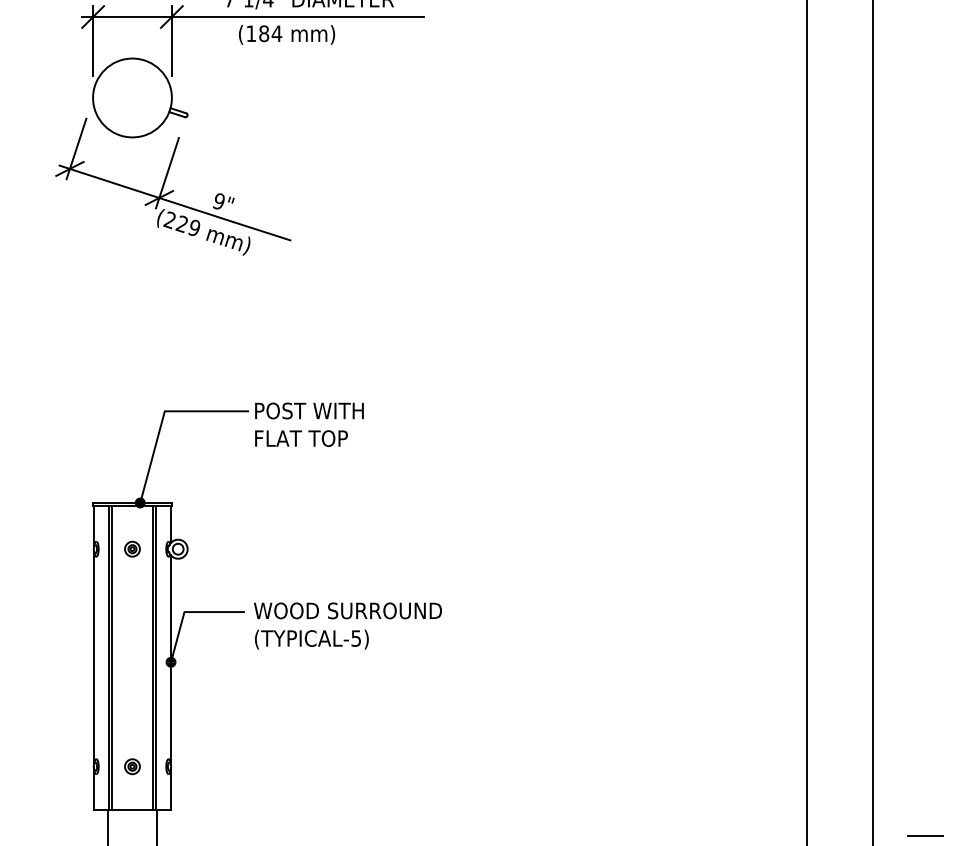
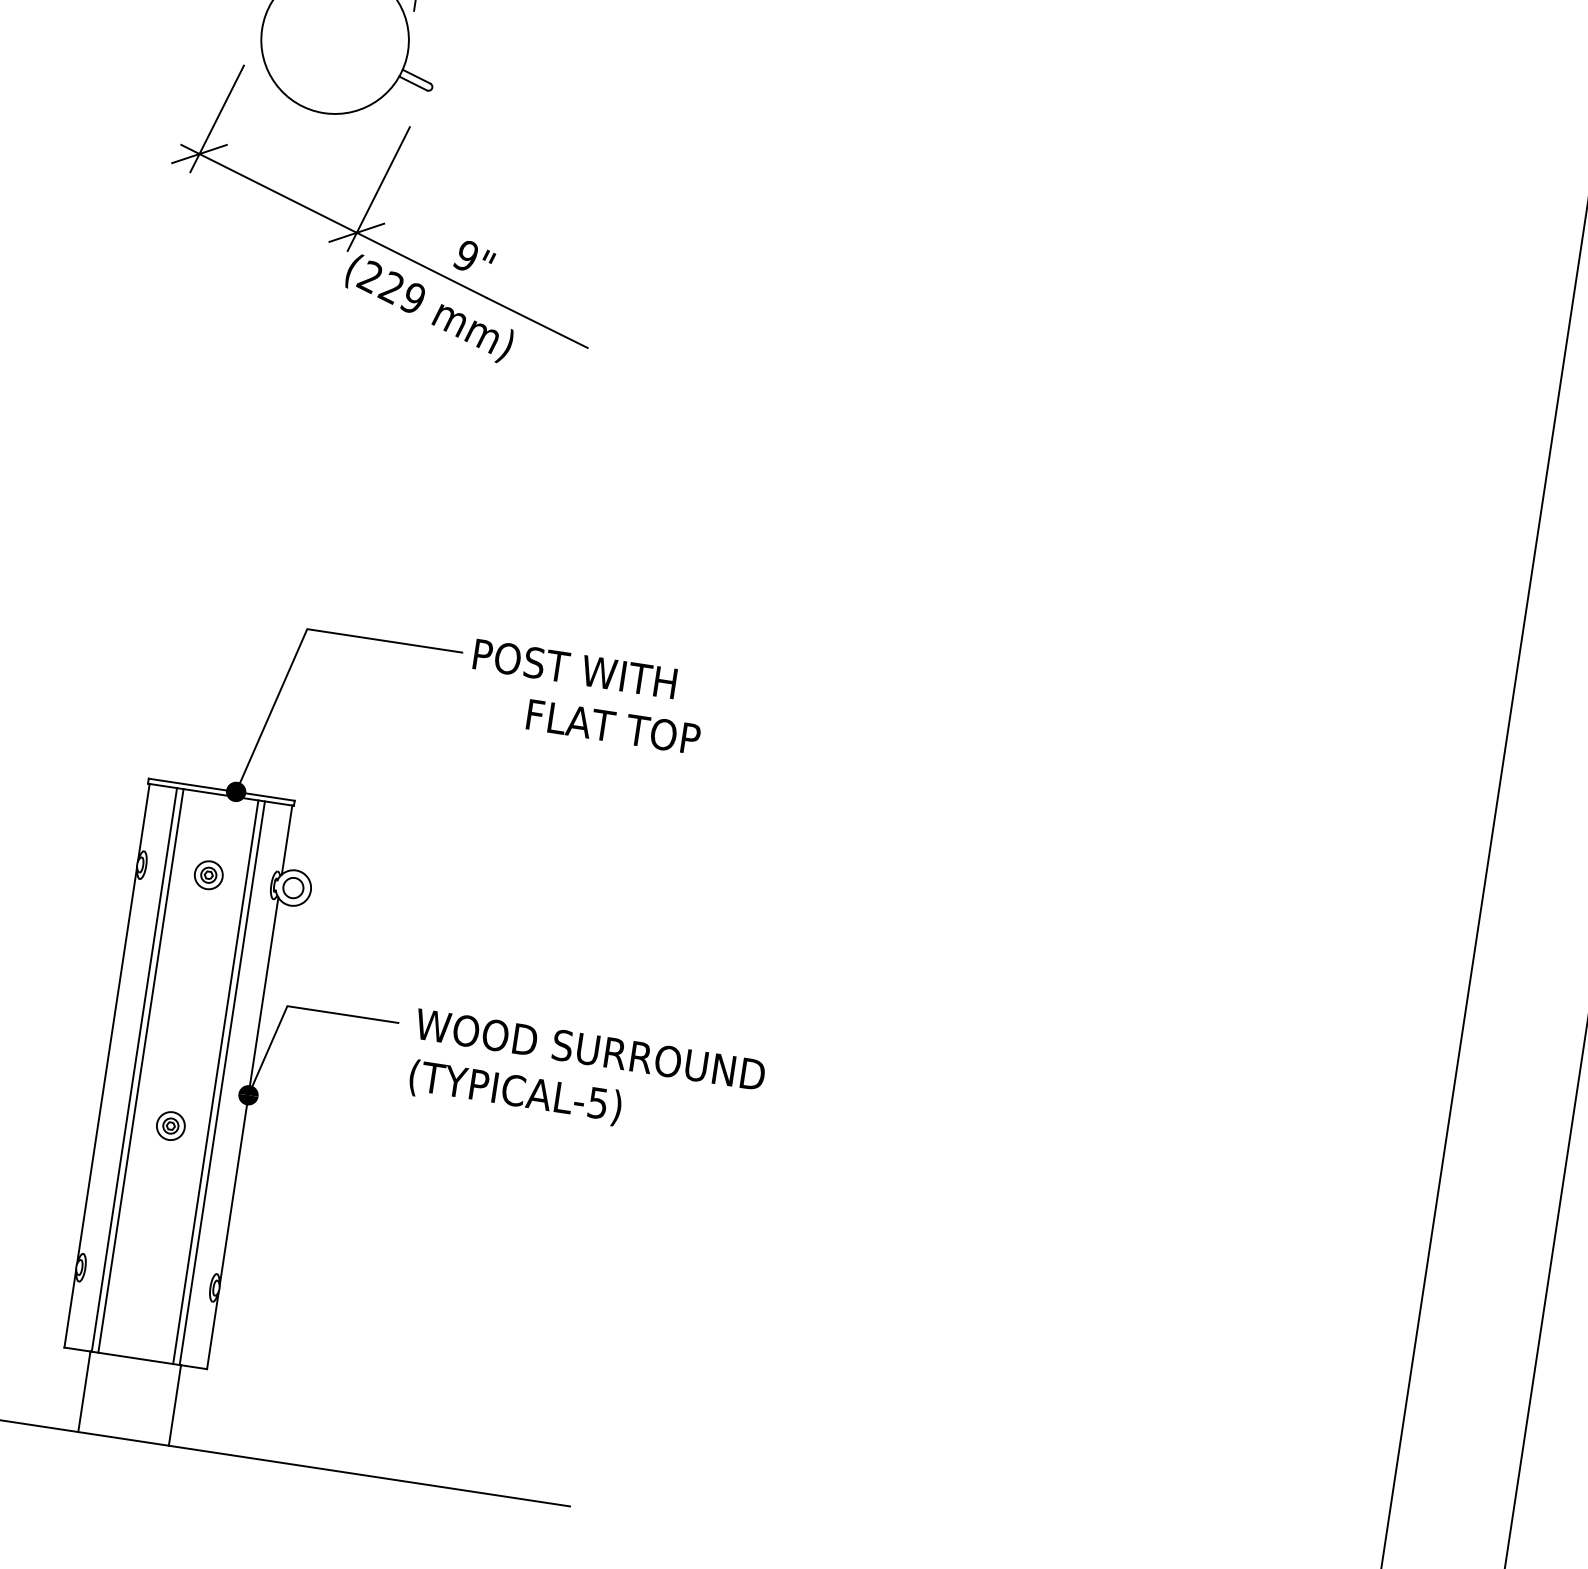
text: (301, 438) -> (613, 726), moved
part: (132, 766) -> (170, 1125), moved

